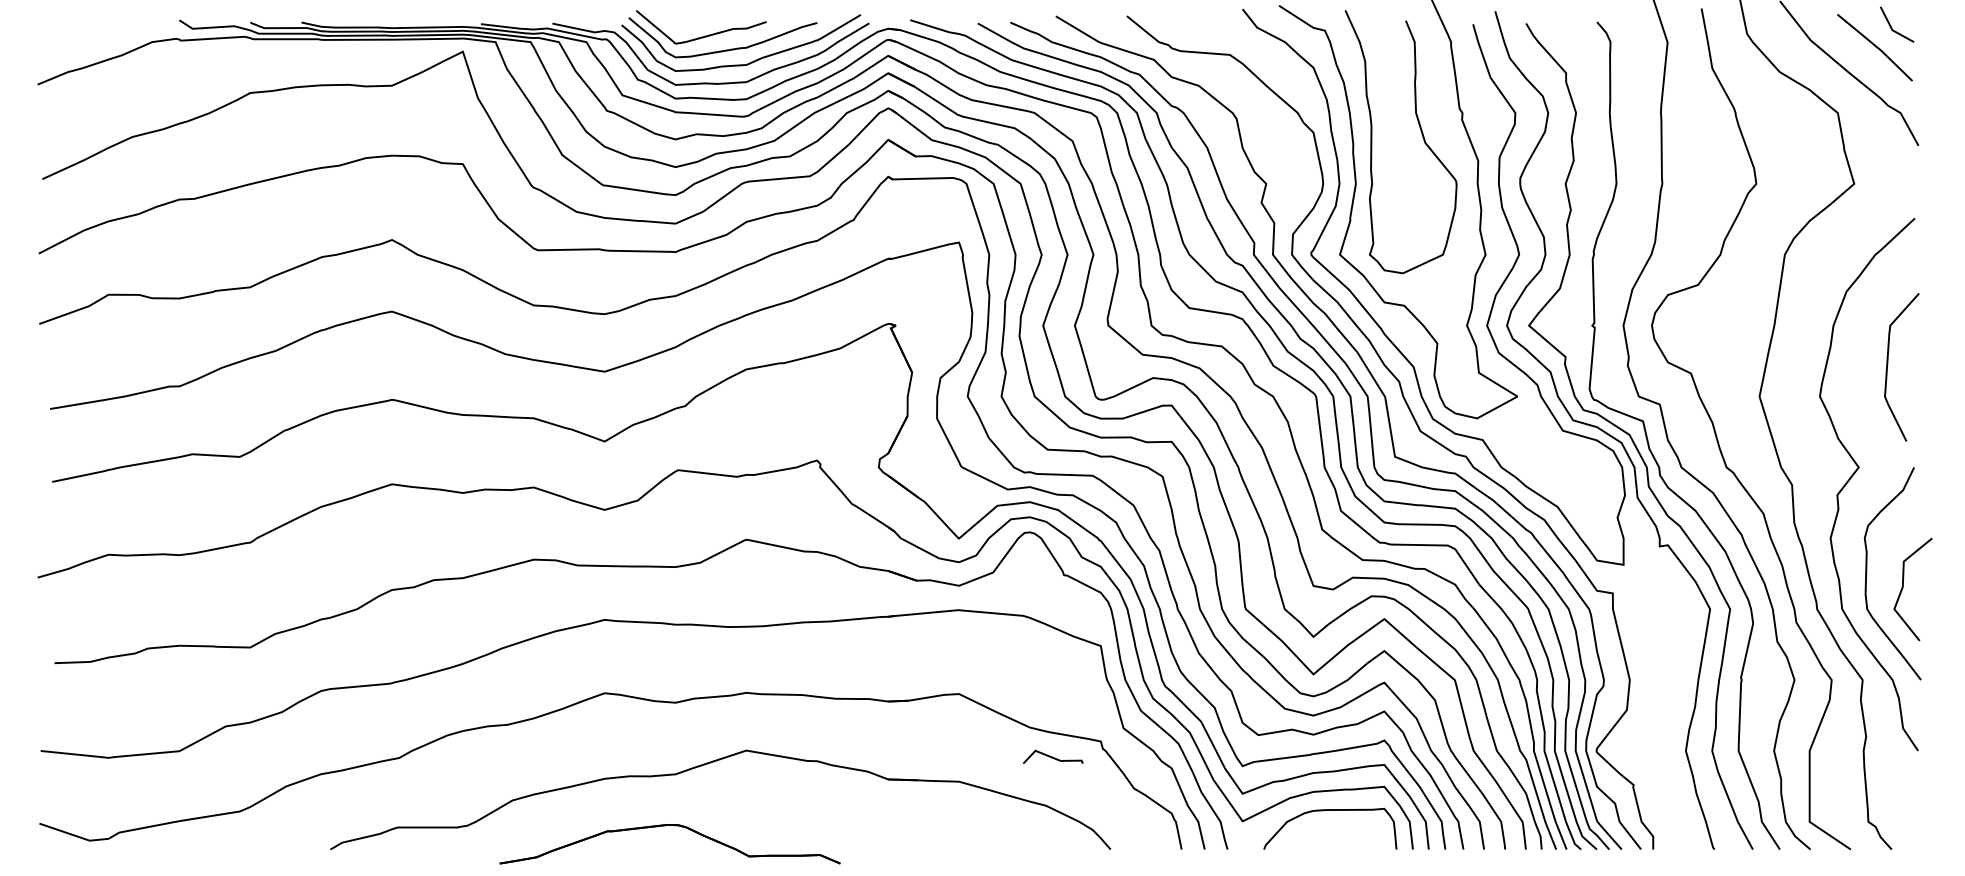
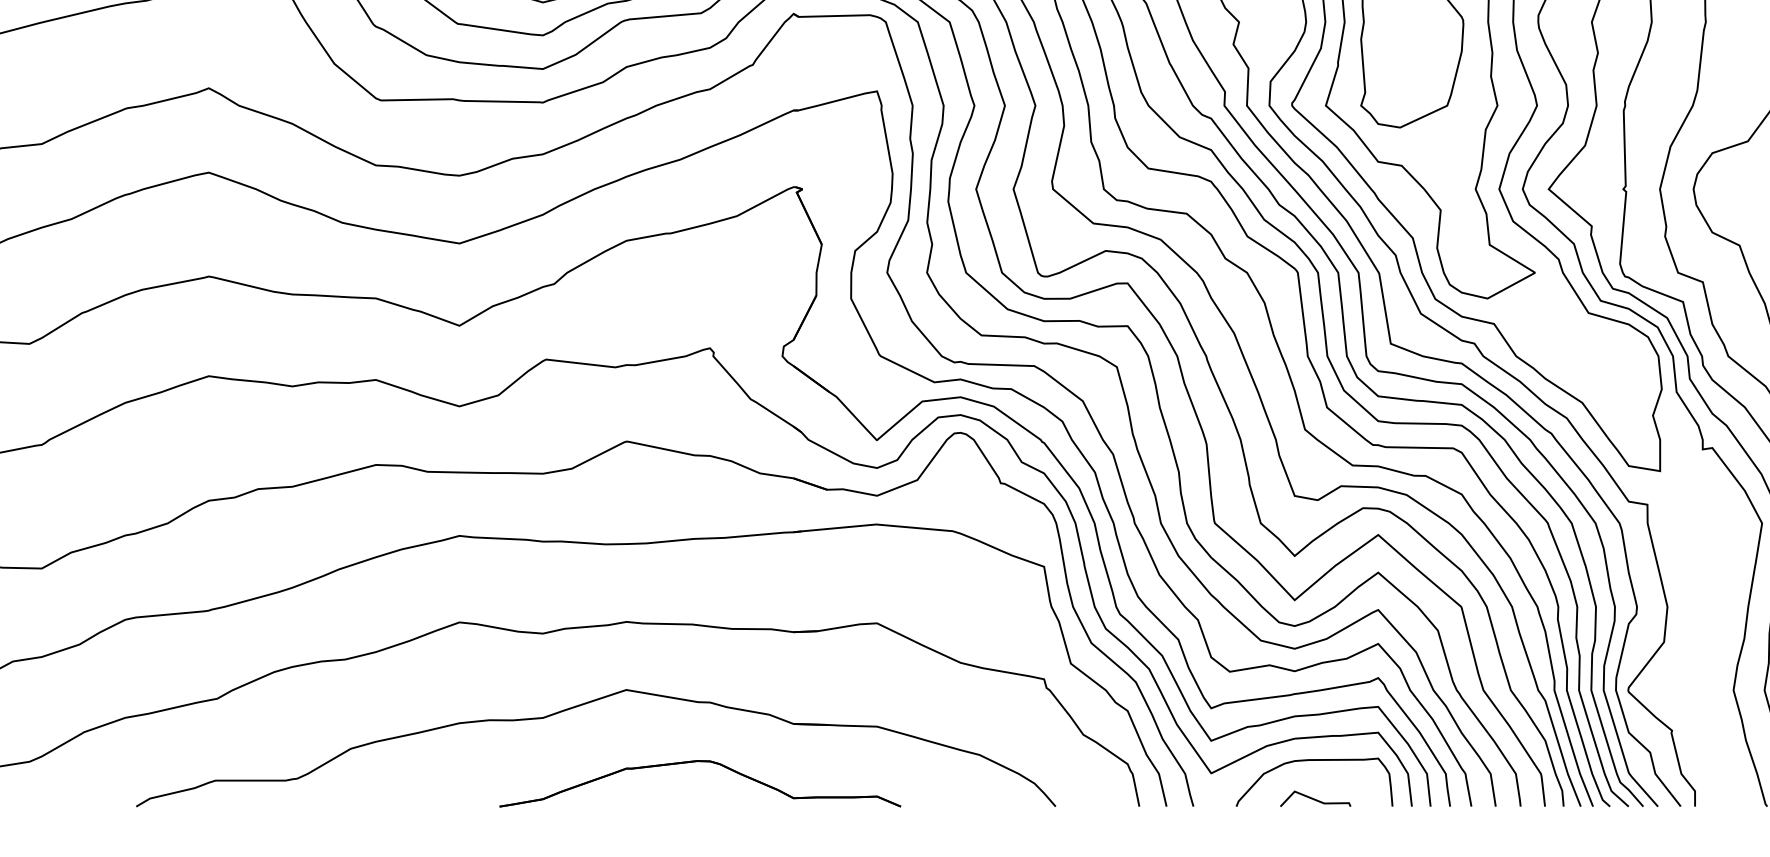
line: (1052, 756) -> (1314, 798), moved
part: (665, 826) -> (694, 762), moved

